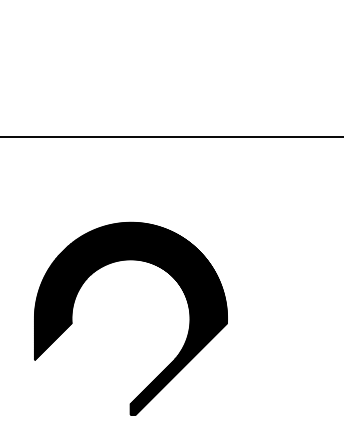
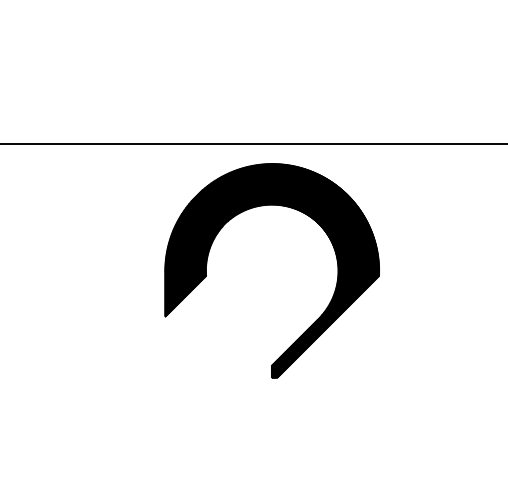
part: (72, 313) -> (207, 264), moved

